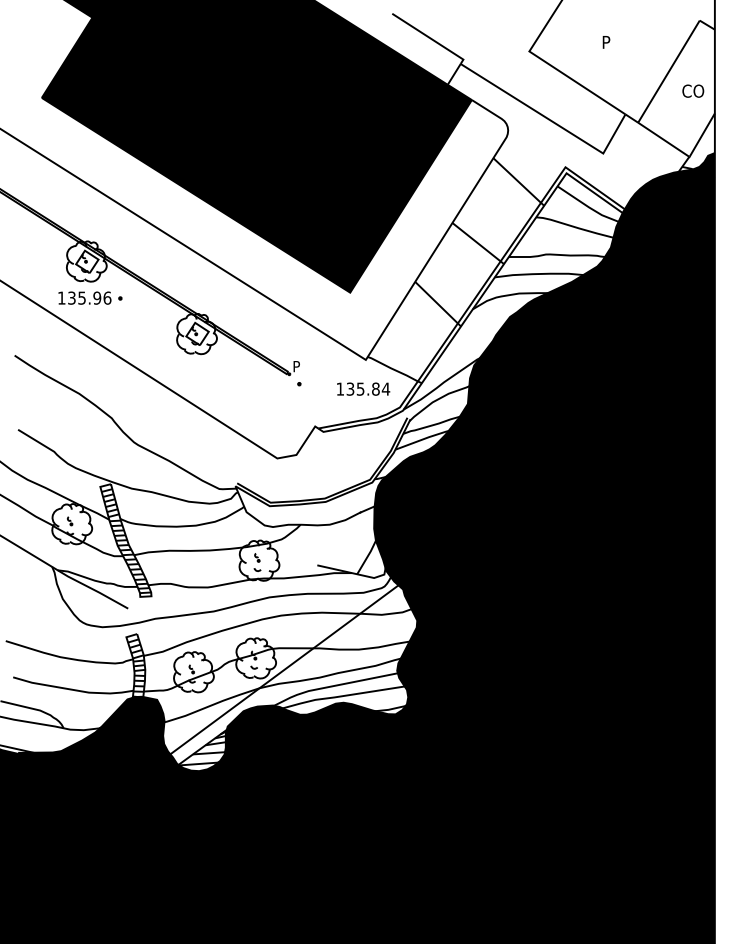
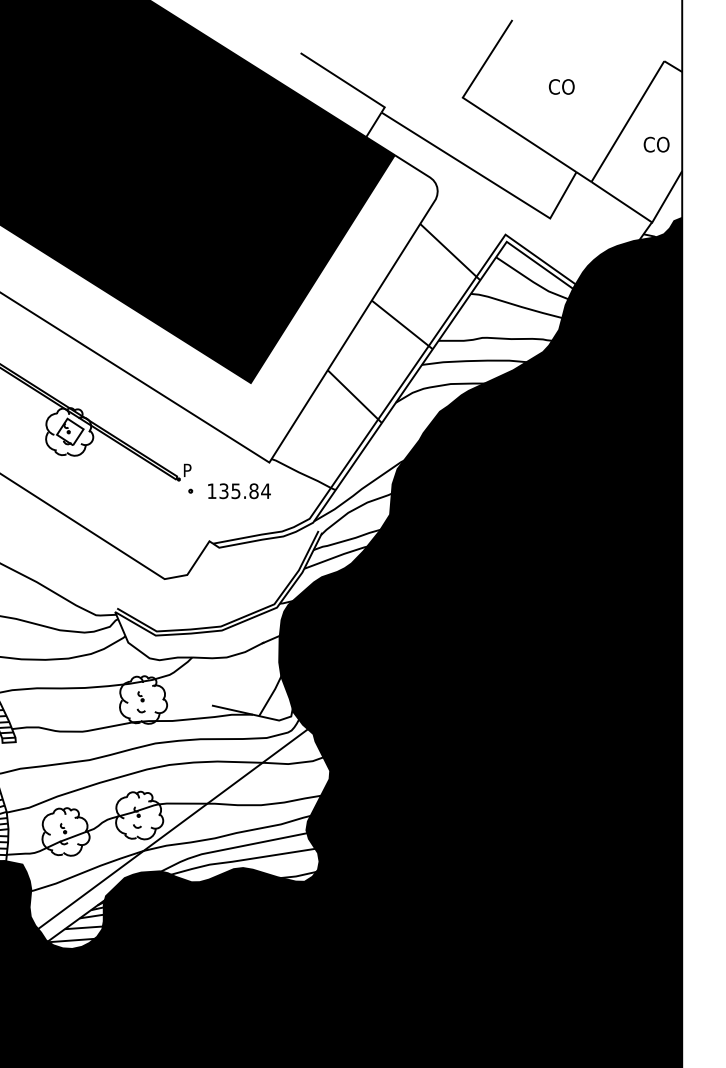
text: (612, 41) -> (561, 85), P -> CO
text: (363, 388) -> (239, 490), moved

